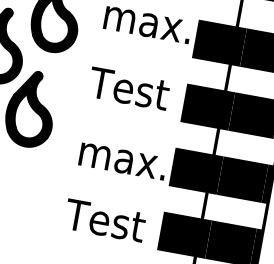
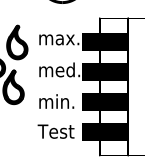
text: (134, 88) -> (58, 69), Test -> med.
text: (141, 160) -> (67, 101), max. -> min.

